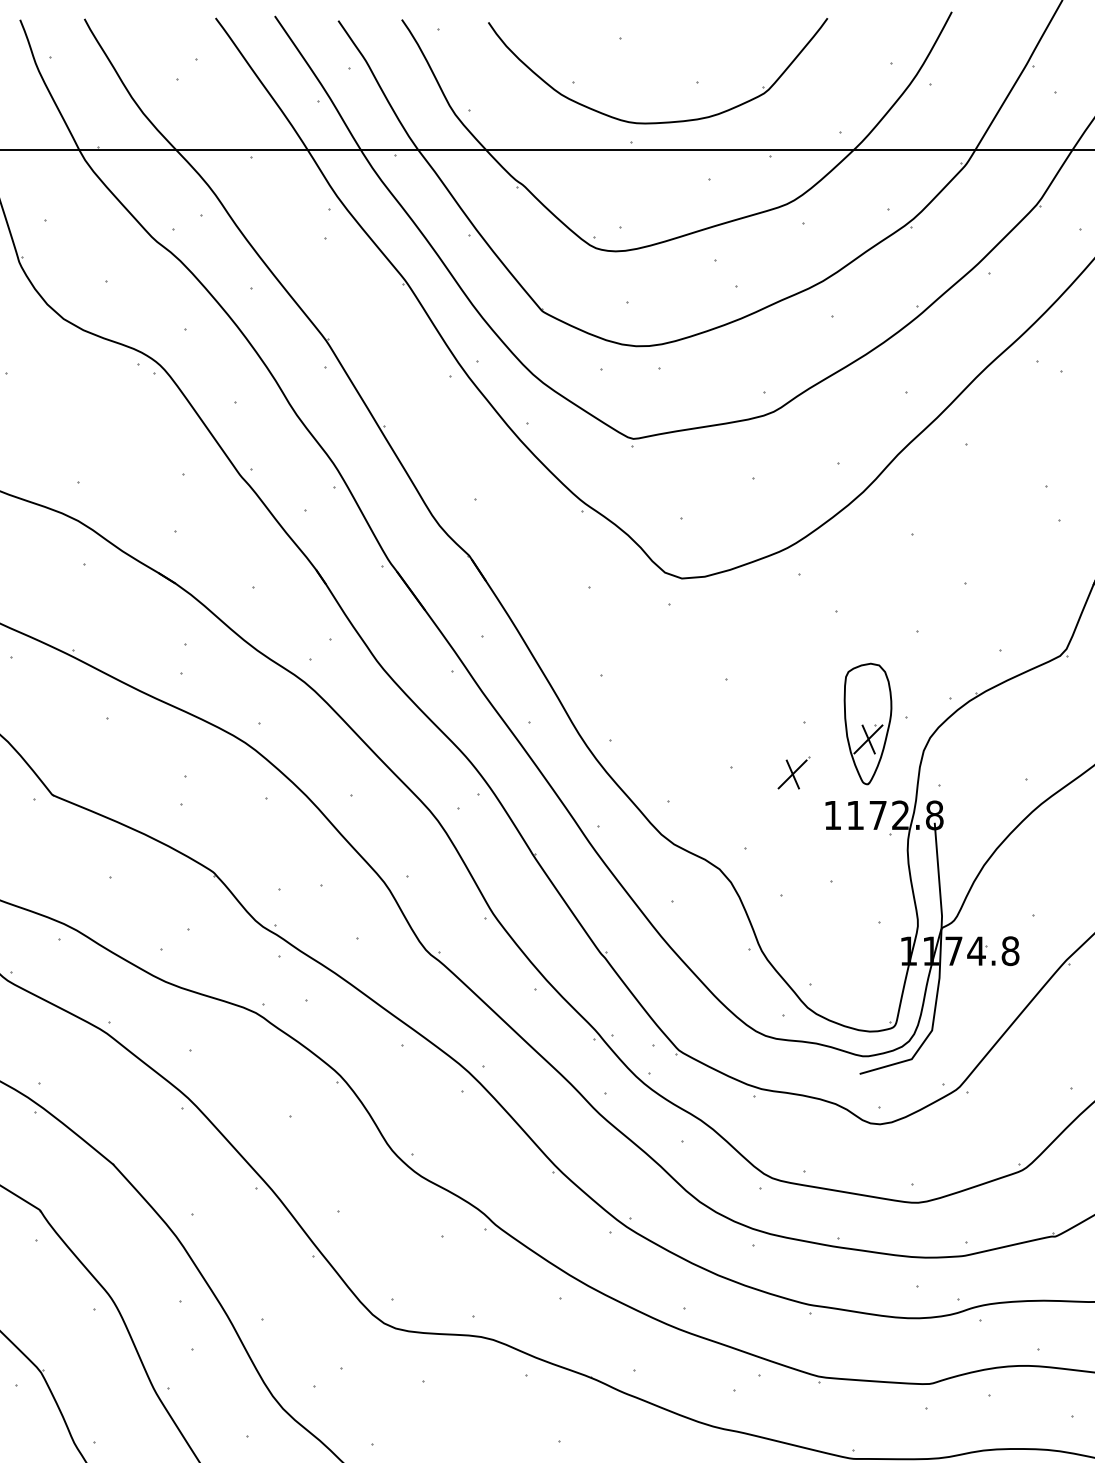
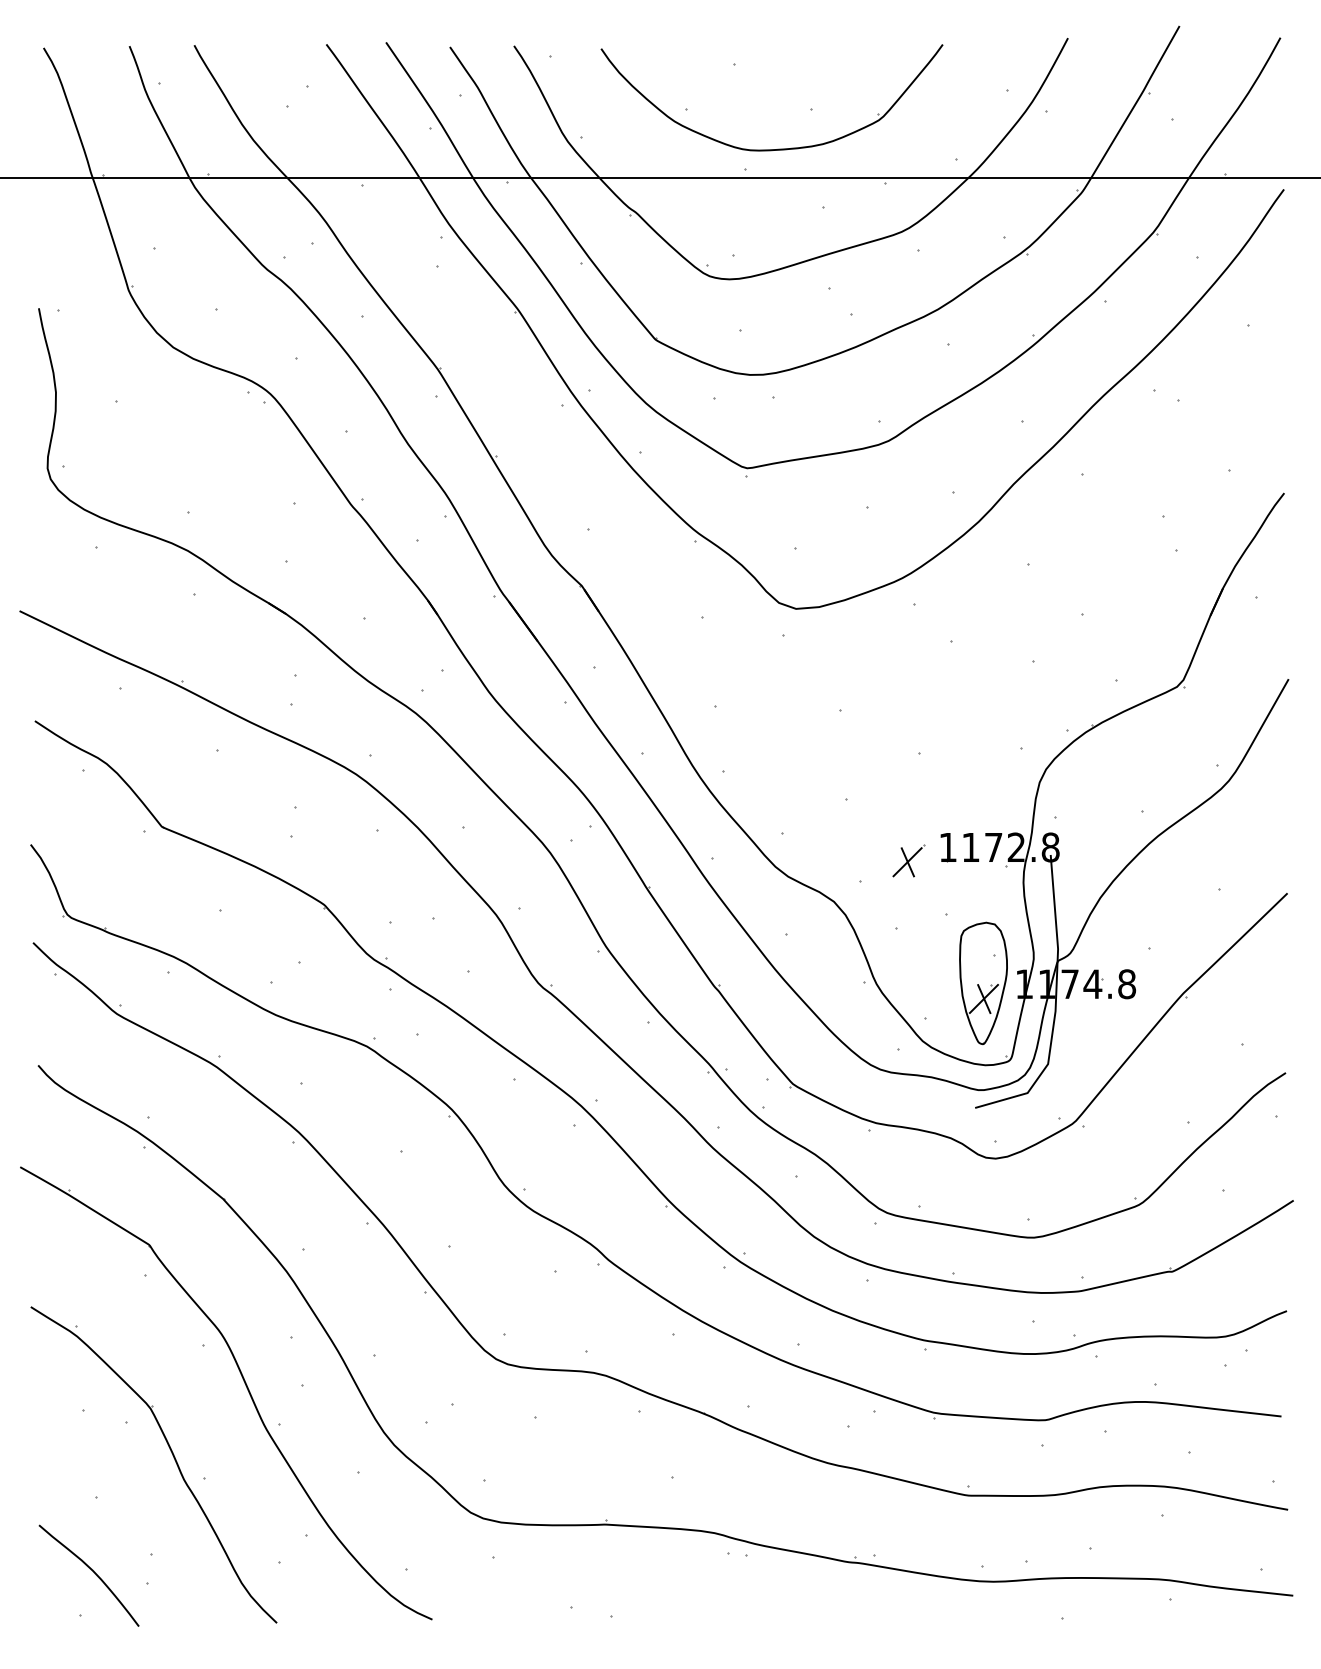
part: (867, 724) -> (983, 983), moved
part: (793, 772) -> (908, 860), moved

